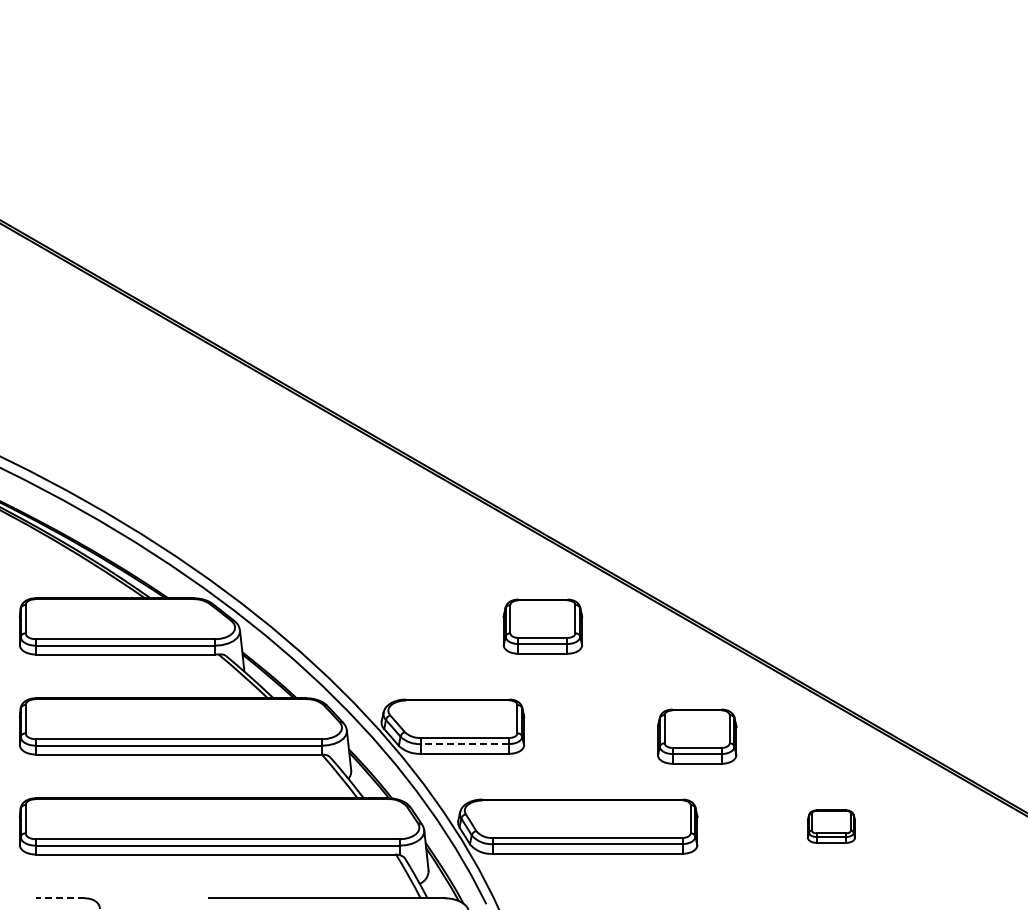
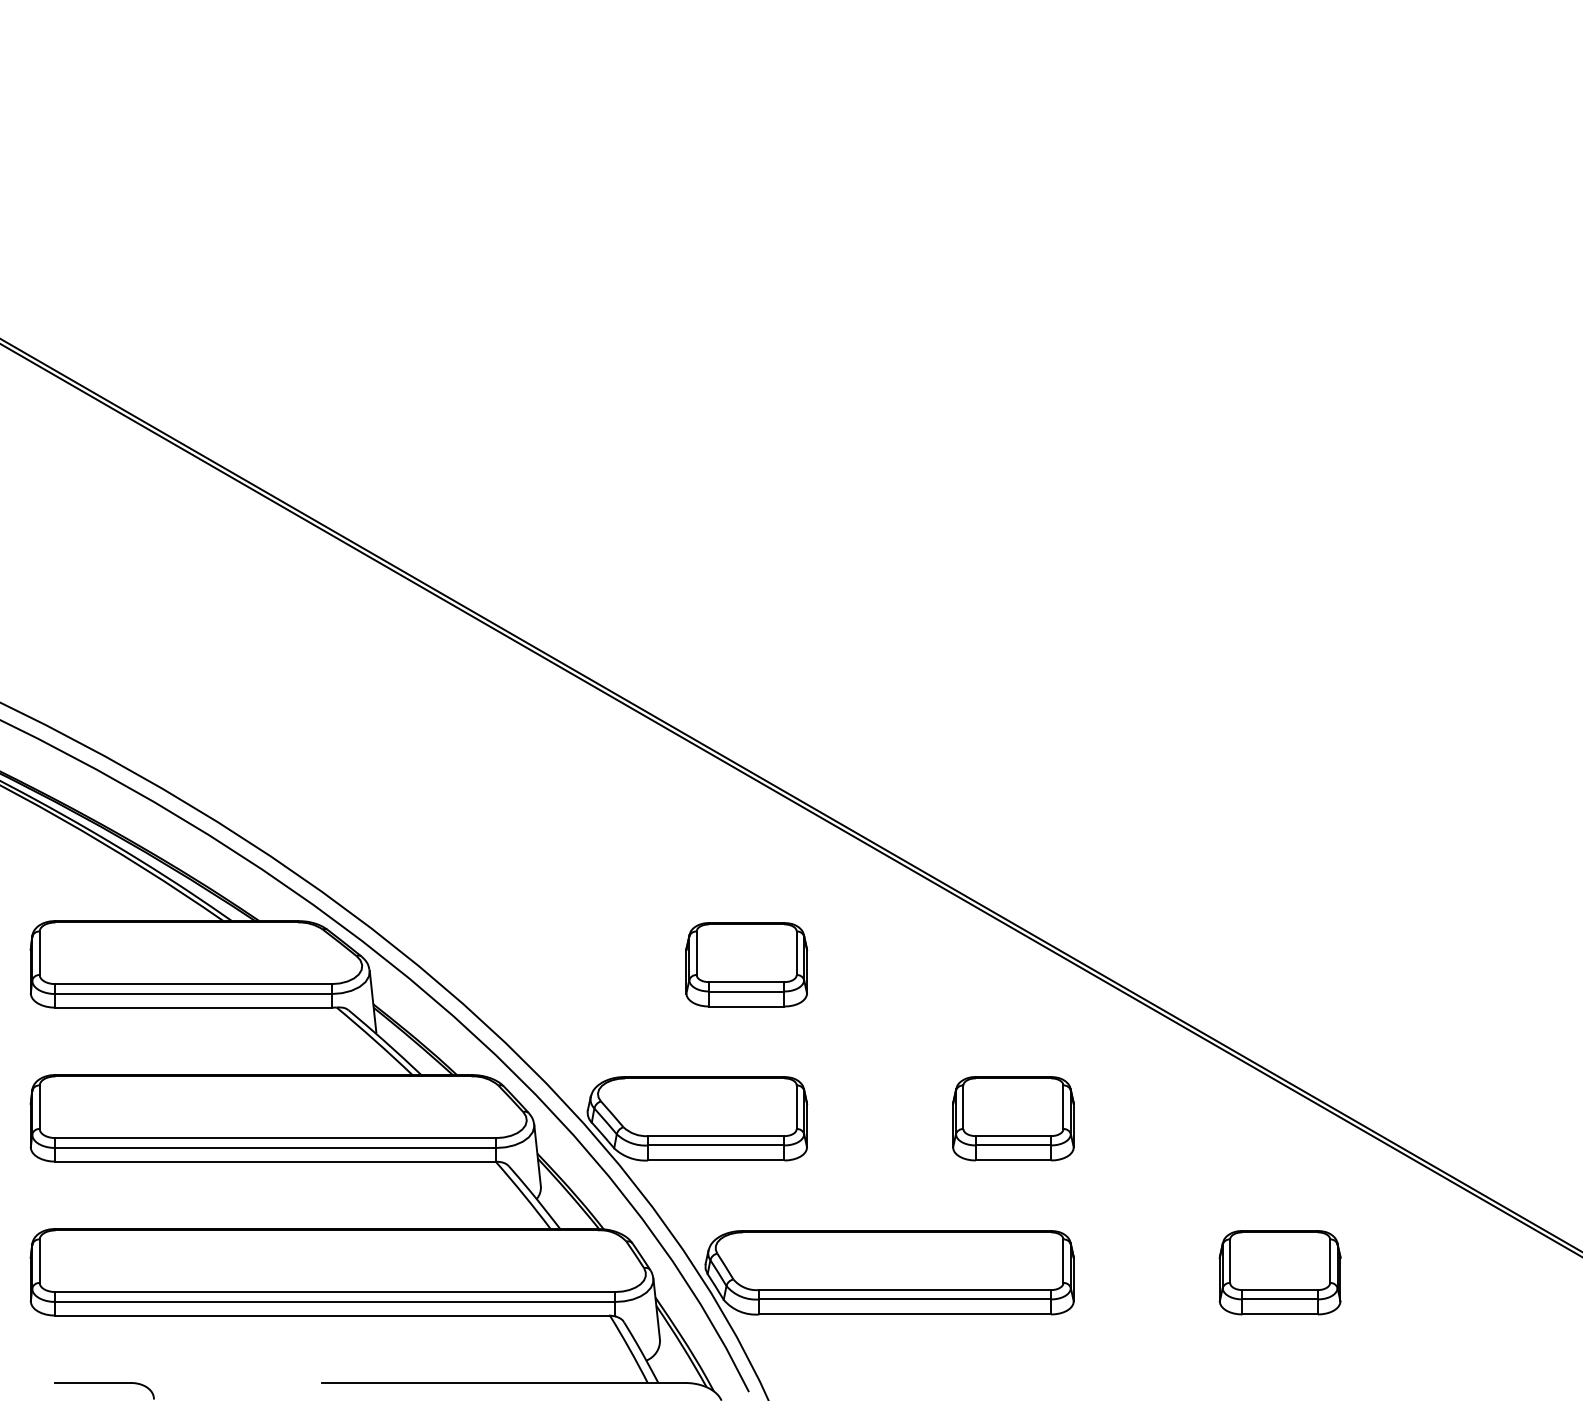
part: (542, 626) -> (746, 964), moved
part: (697, 736) -> (1013, 1118), moved
line: (464, 744) -> (715, 1146), dashed -> solid
part: (831, 826) -> (1280, 1272), size x1.67
line: (60, 898) -> (93, 1383), dashed -> solid

